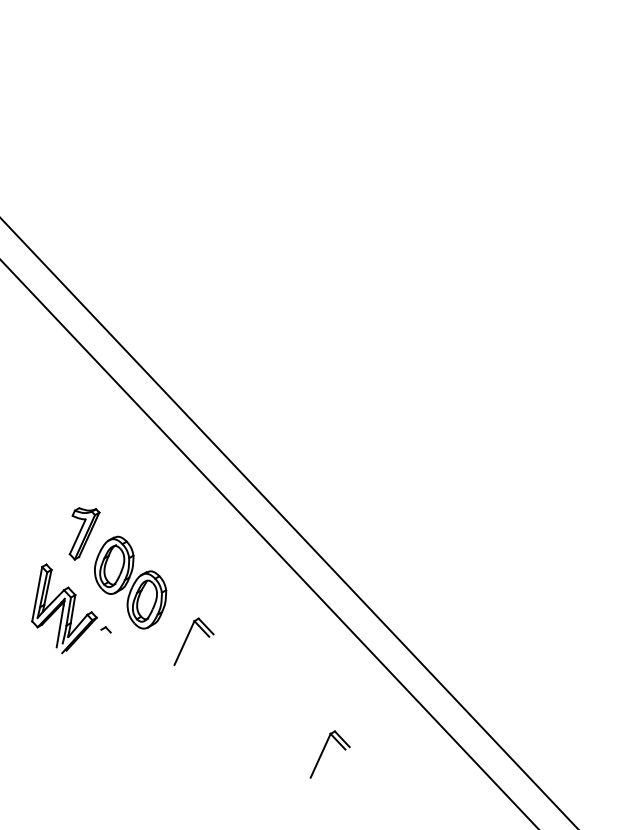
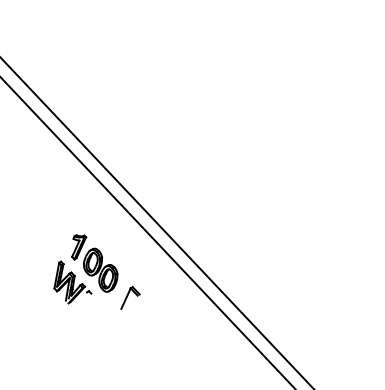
part: (330, 753) -> (194, 350), removed

